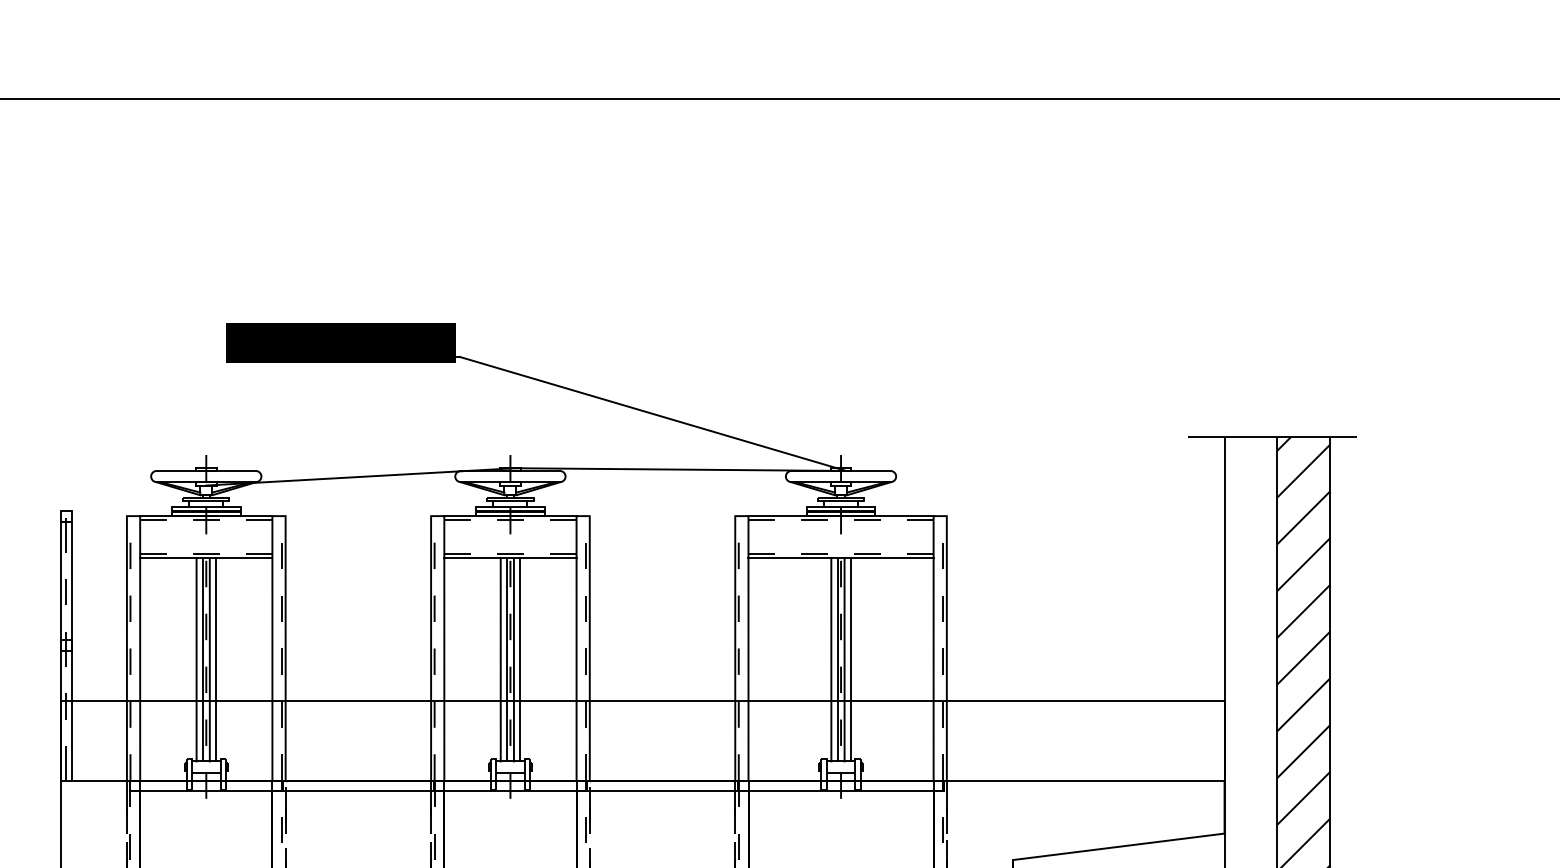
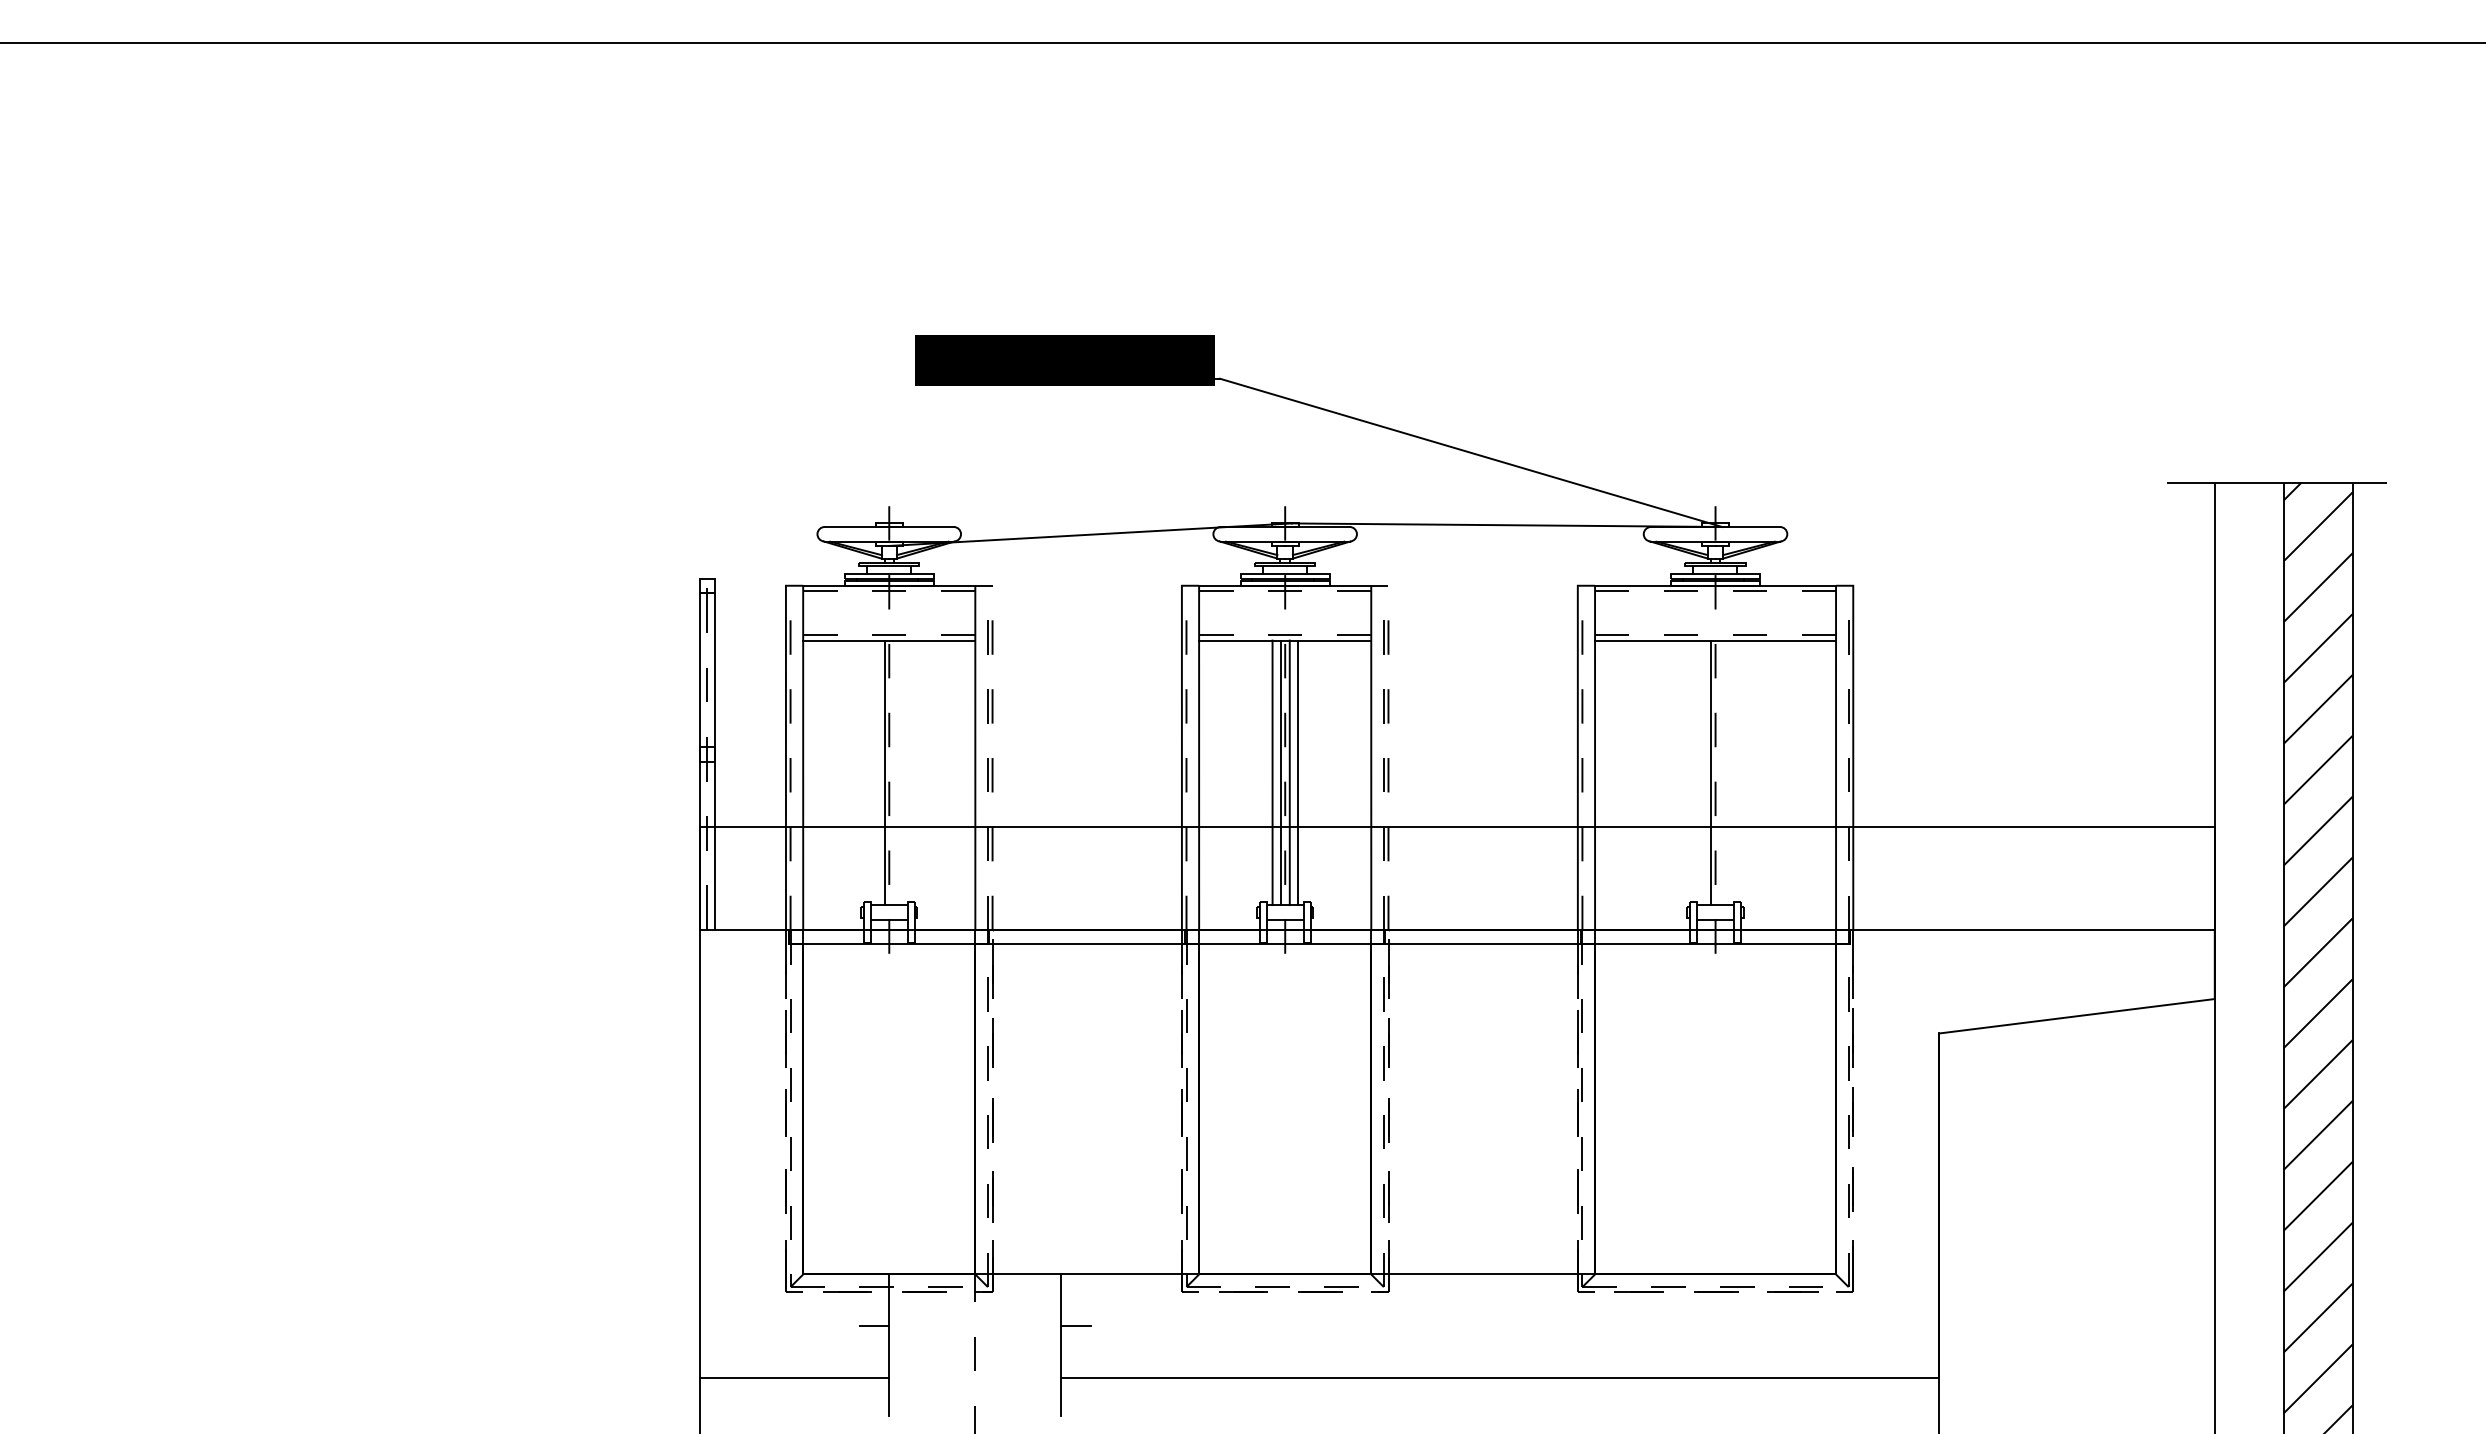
line: (285, 641) -> (992, 748), solid -> dashed
line: (589, 641) -> (1388, 748), solid -> dashed
line: (196, 659) -> (876, 772), removed
line: (209, 659) -> (893, 772), removed
line: (215, 659) -> (901, 772), removed
line: (831, 659) -> (1702, 772), removed
line: (844, 659) -> (1720, 772), removed
line: (850, 659) -> (1728, 772), removed

